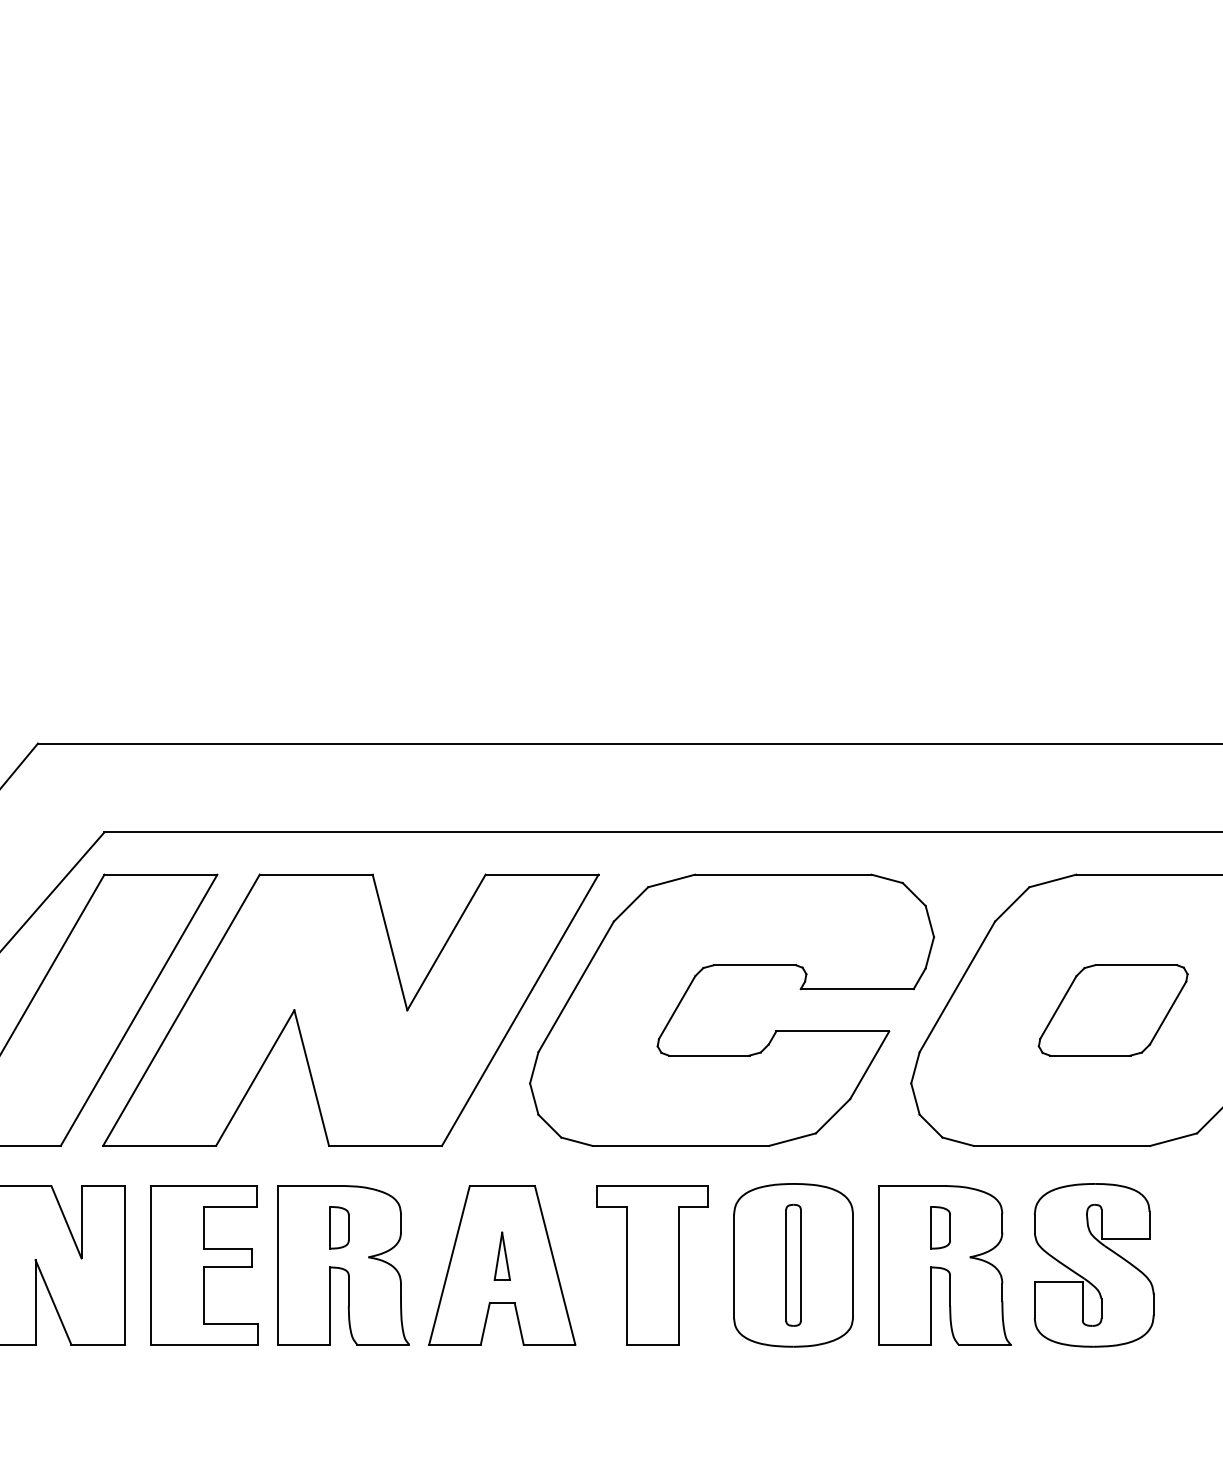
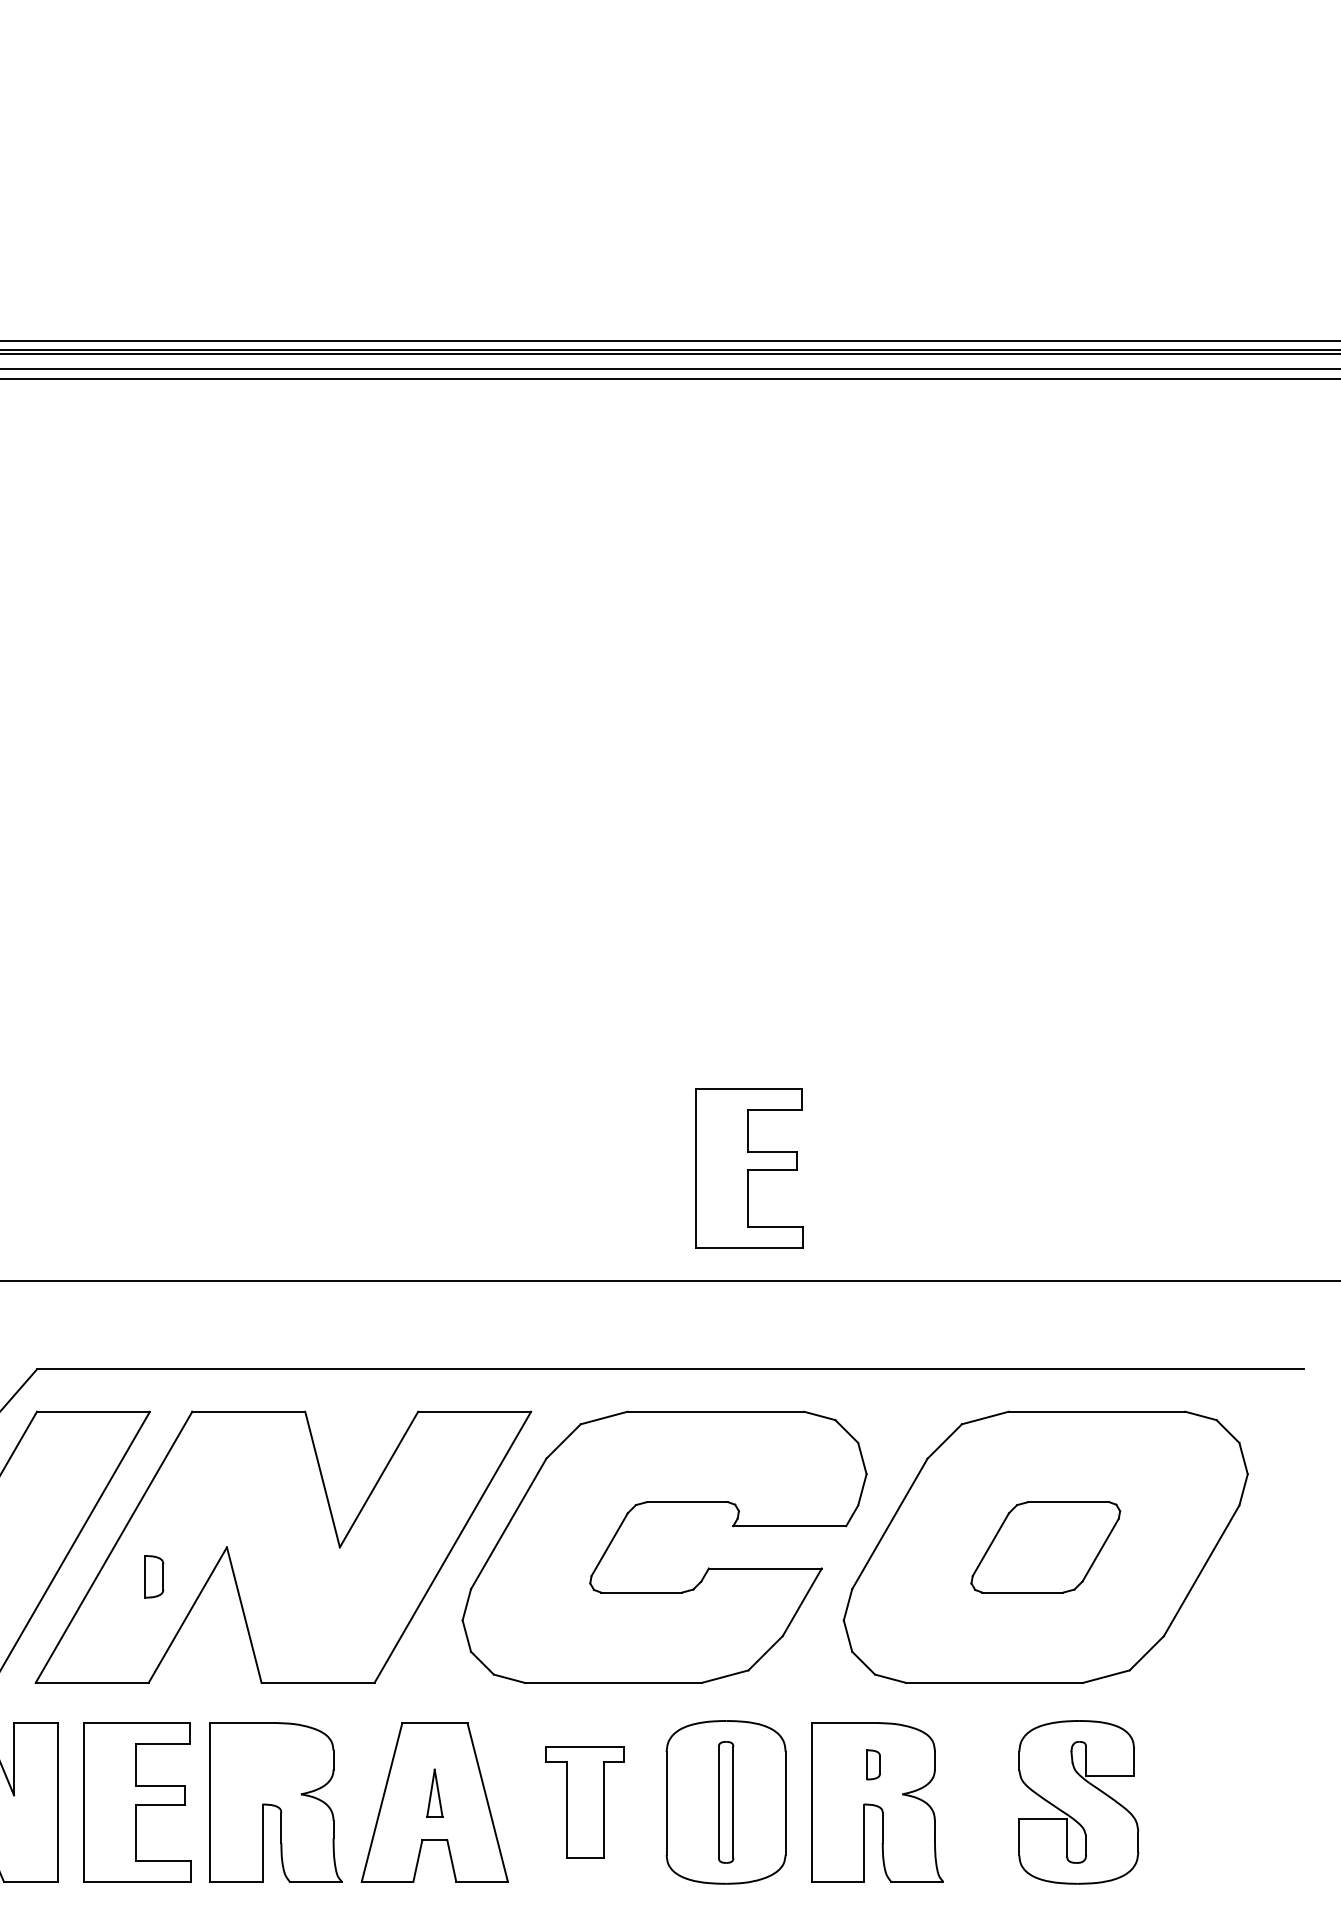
part: (816, 631) -> (749, 1168), added
part: (339, 1227) -> (154, 1576), moved
part: (940, 1227) -> (873, 1764), size x0.7
part: (652, 1265) -> (585, 1802), size x0.7
part: (1093, 1265) -> (1078, 1802), moved

